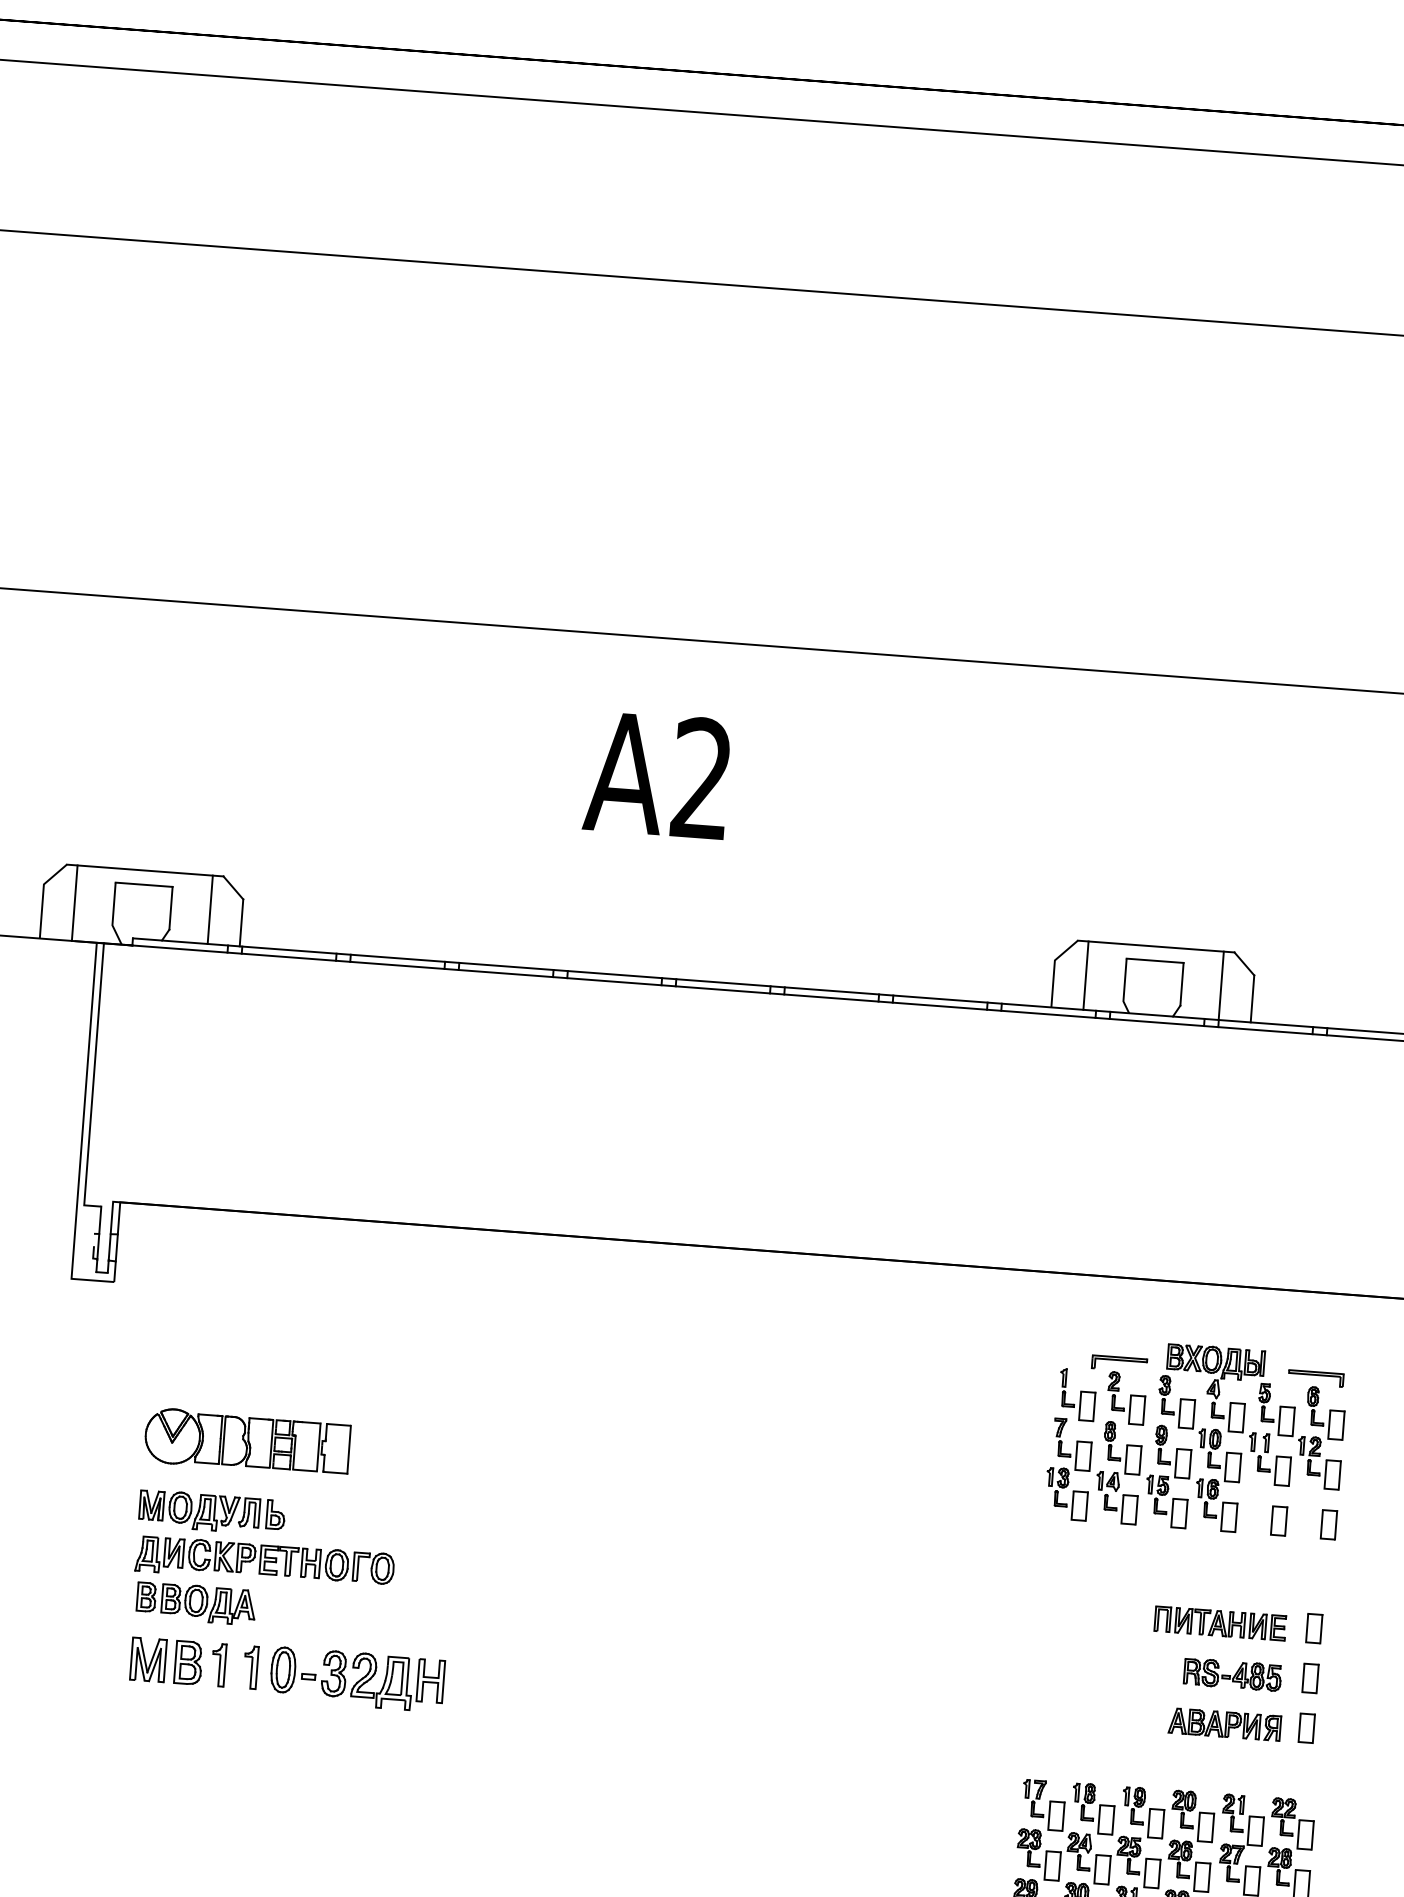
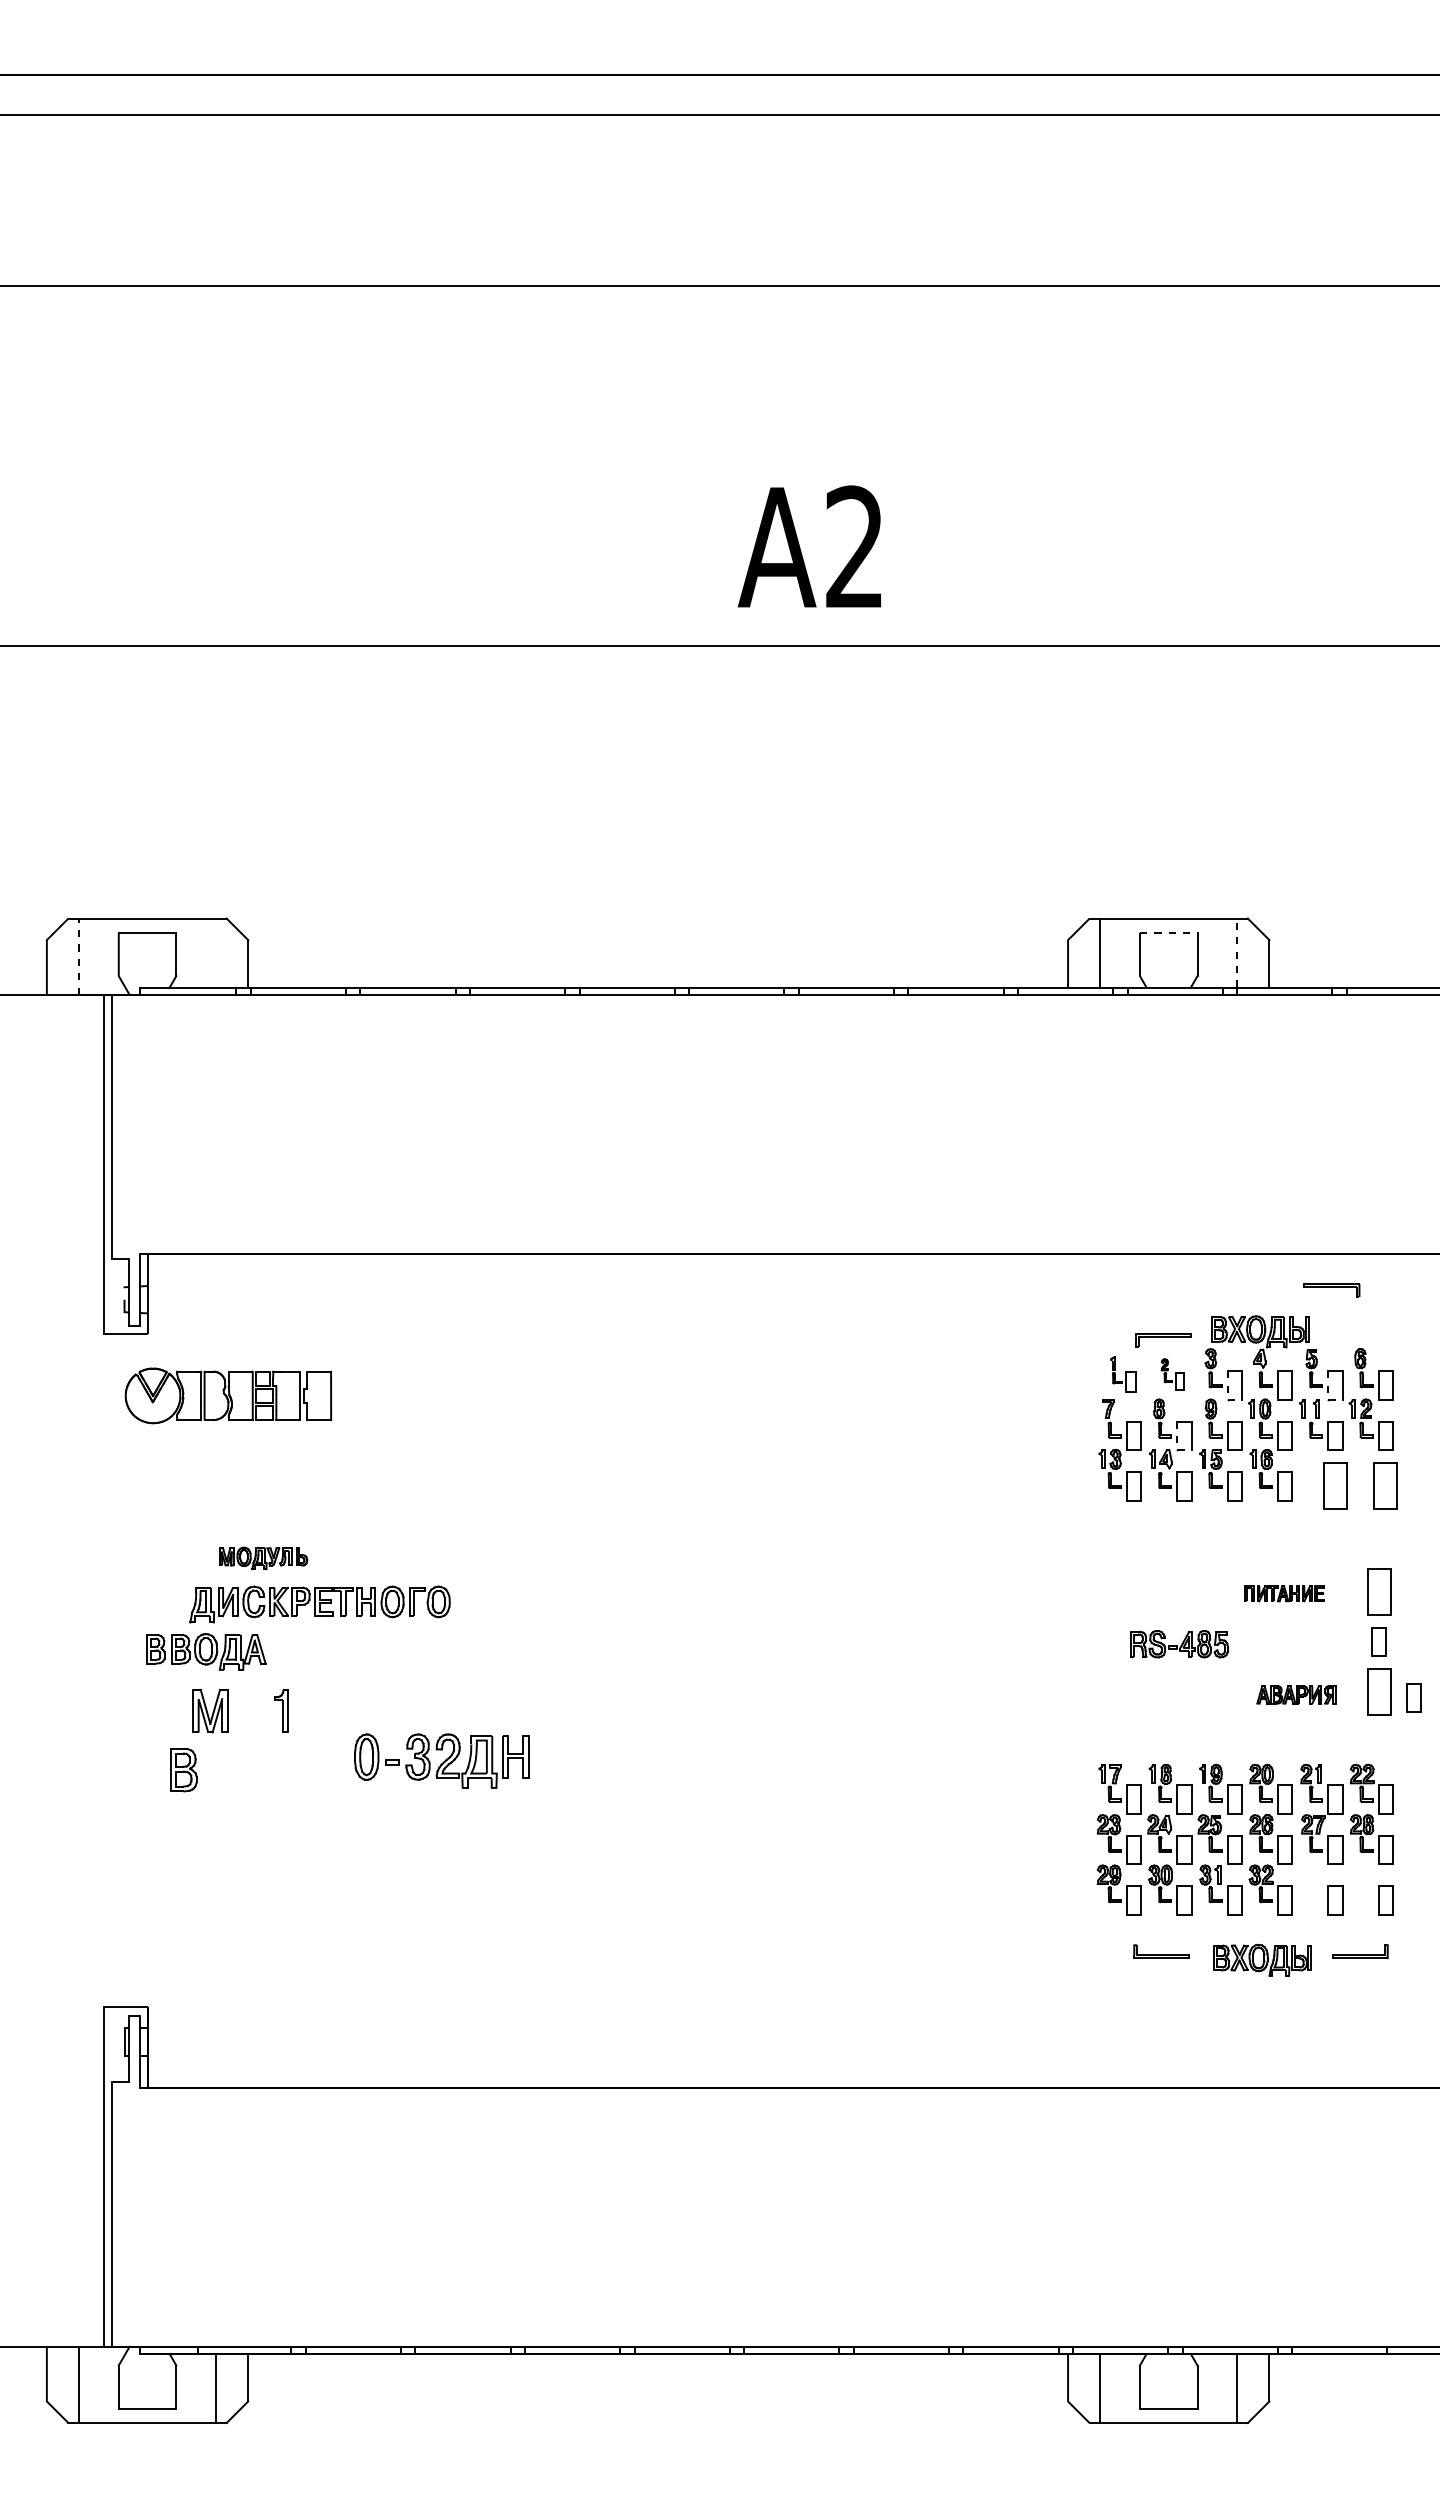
text: (656, 774) -> (808, 546), moved
line: (75, 903) -> (79, 956), solid -> dashed
line: (209, 909) -> (215, 952), removed
line: (1154, 960) -> (1168, 932), solid -> dashed
line: (1221, 986) -> (1237, 953), solid -> dashed
part: (1315, 1378) -> (1331, 1290), moved
part: (1076, 1394) -> (1122, 1374), size x0.7
part: (1125, 1398) -> (1172, 1374), size x0.6
line: (1178, 1422) -> (1227, 1394), solid -> dashed
line: (1278, 1429) -> (1328, 1394), solid -> dashed
part: (247, 1441) -> (228, 1395), moved
line: (1125, 1467) -> (1177, 1444), solid -> dashed
part: (212, 1512) -> (263, 1558), size x0.6
part: (1279, 1521) -> (1335, 1486), size x1.6
part: (1328, 1524) -> (1385, 1486), size x1.6
part: (196, 1603) -> (206, 1651), moved
part: (1220, 1623) -> (1284, 1593), size x0.6
part: (1313, 1628) -> (1378, 1591), size x1.6
part: (188, 1662) -> (183, 1769), moved
part: (250, 1666) -> (313, 1710), removed
part: (1232, 1675) -> (1179, 1644), moved
part: (357, 1678) -> (441, 1760), moved
part: (1224, 1724) -> (1296, 1694), size x0.7
part: (1306, 1728) -> (1378, 1692), size x1.6
part: (1340, 1735) -> (1413, 1697), added

